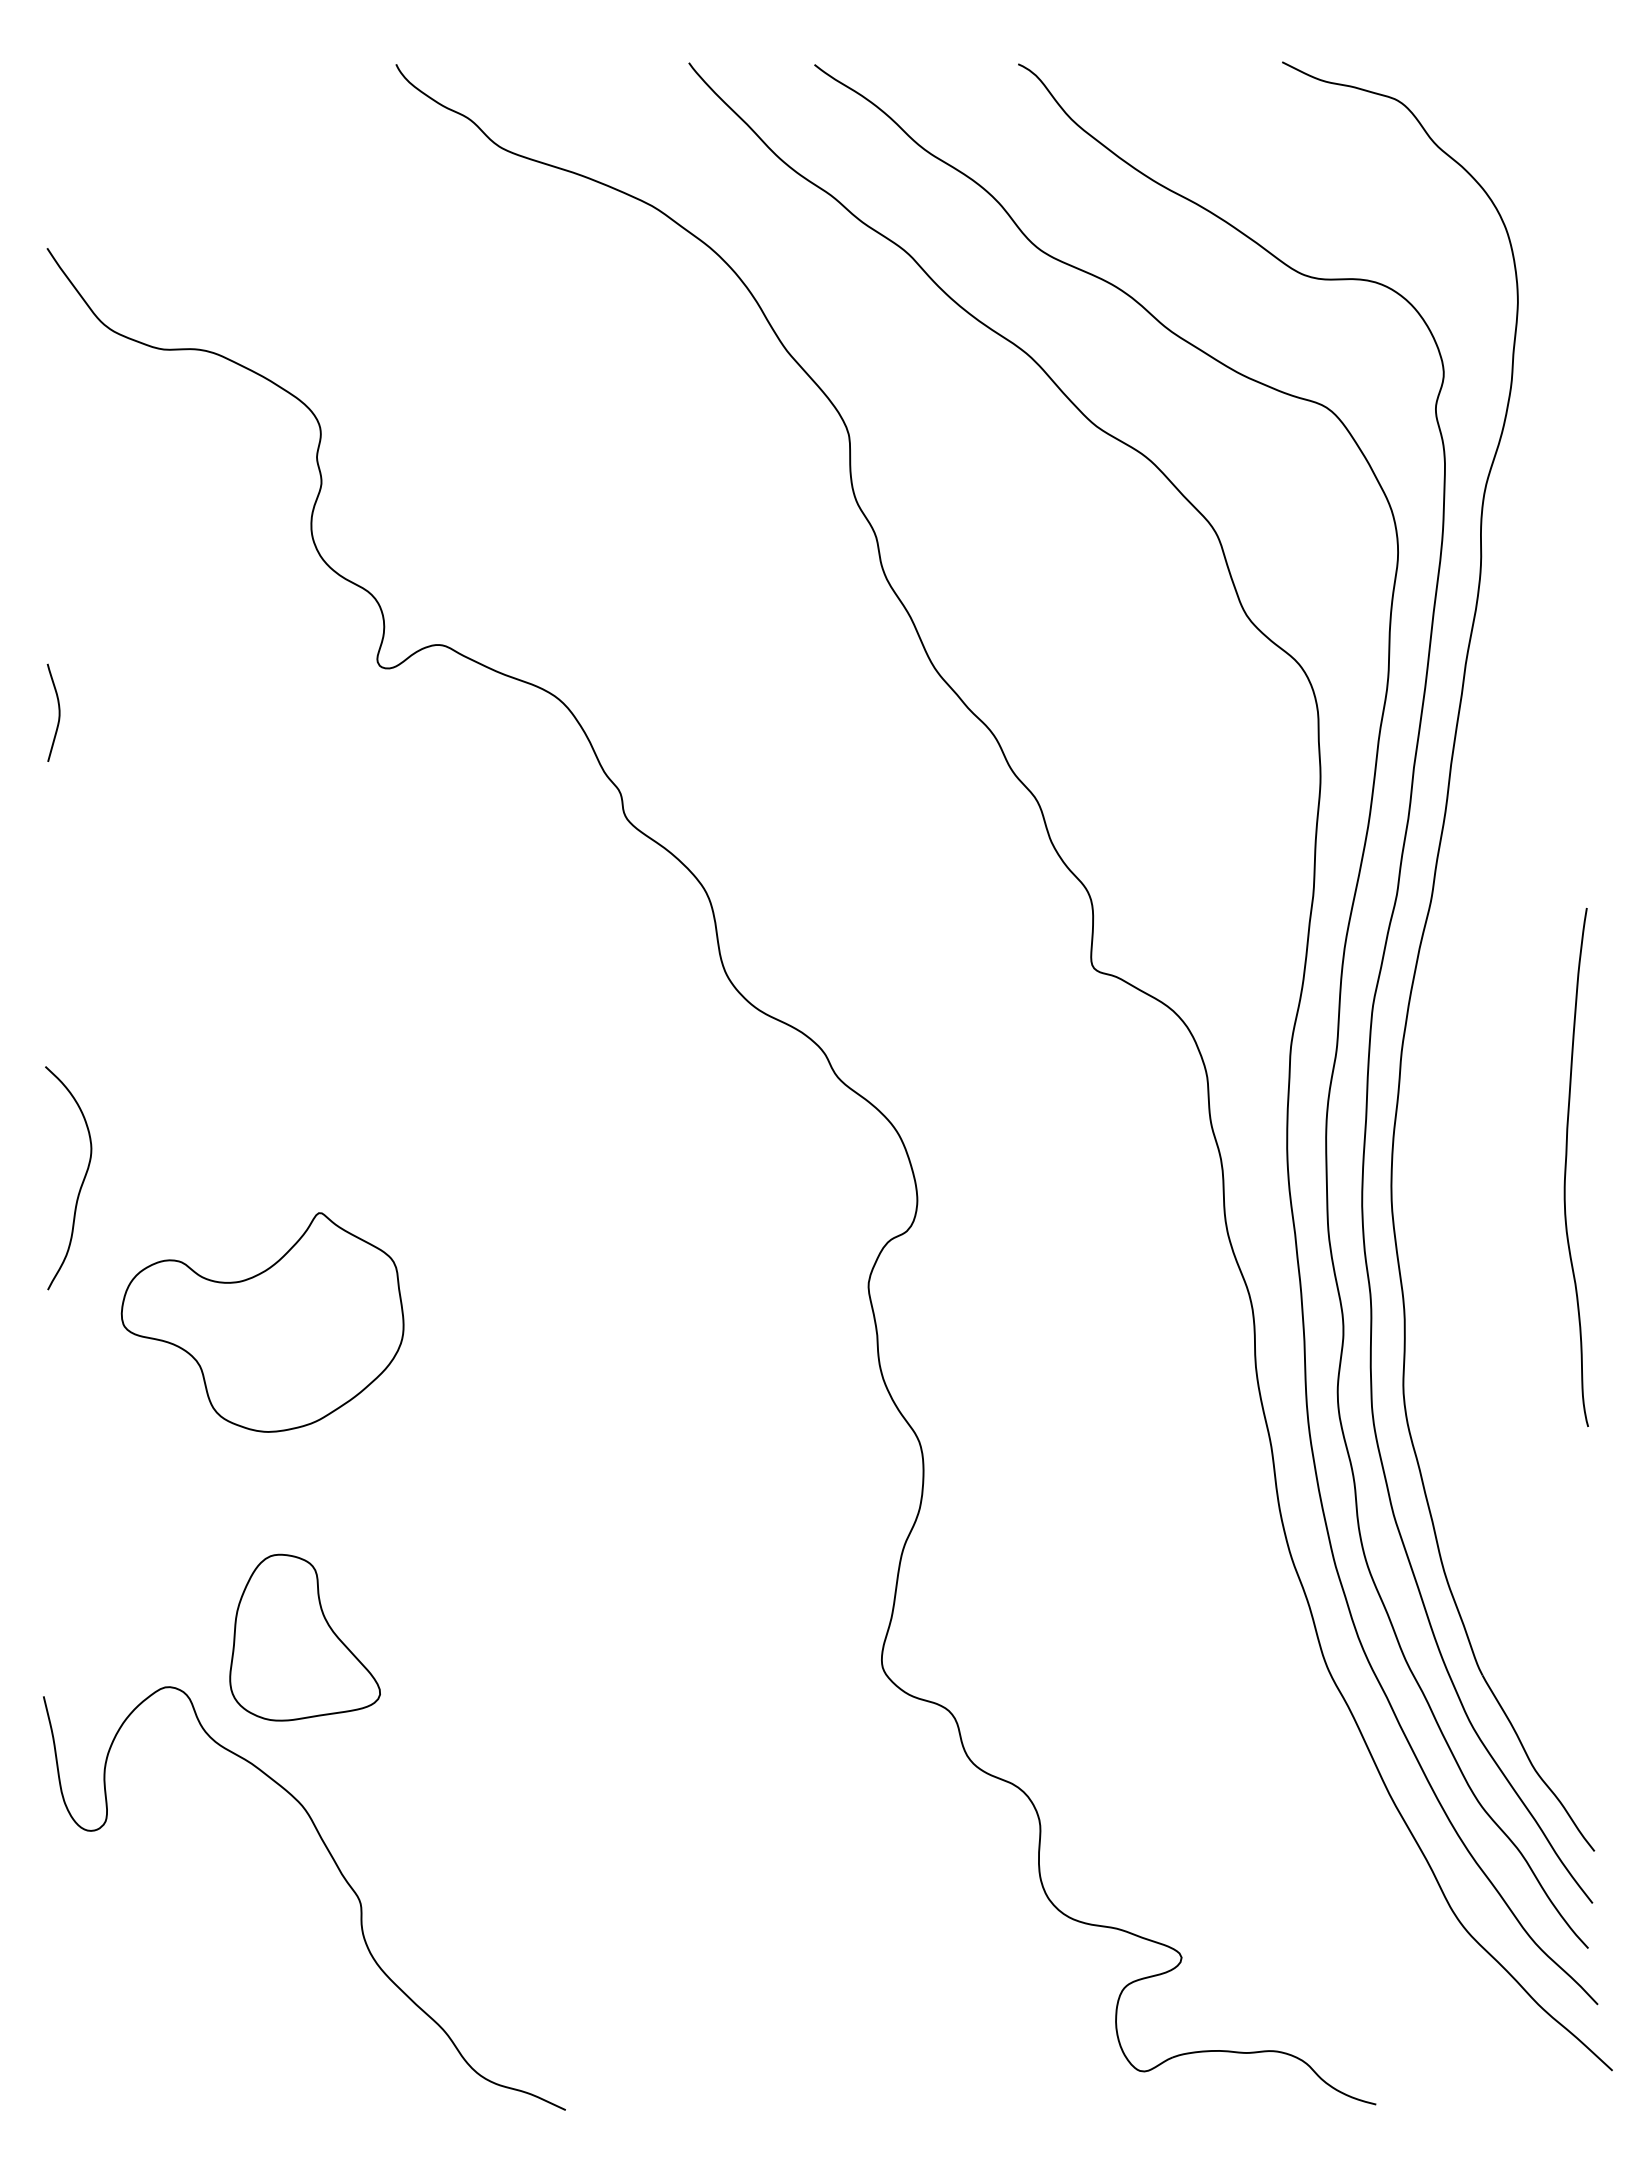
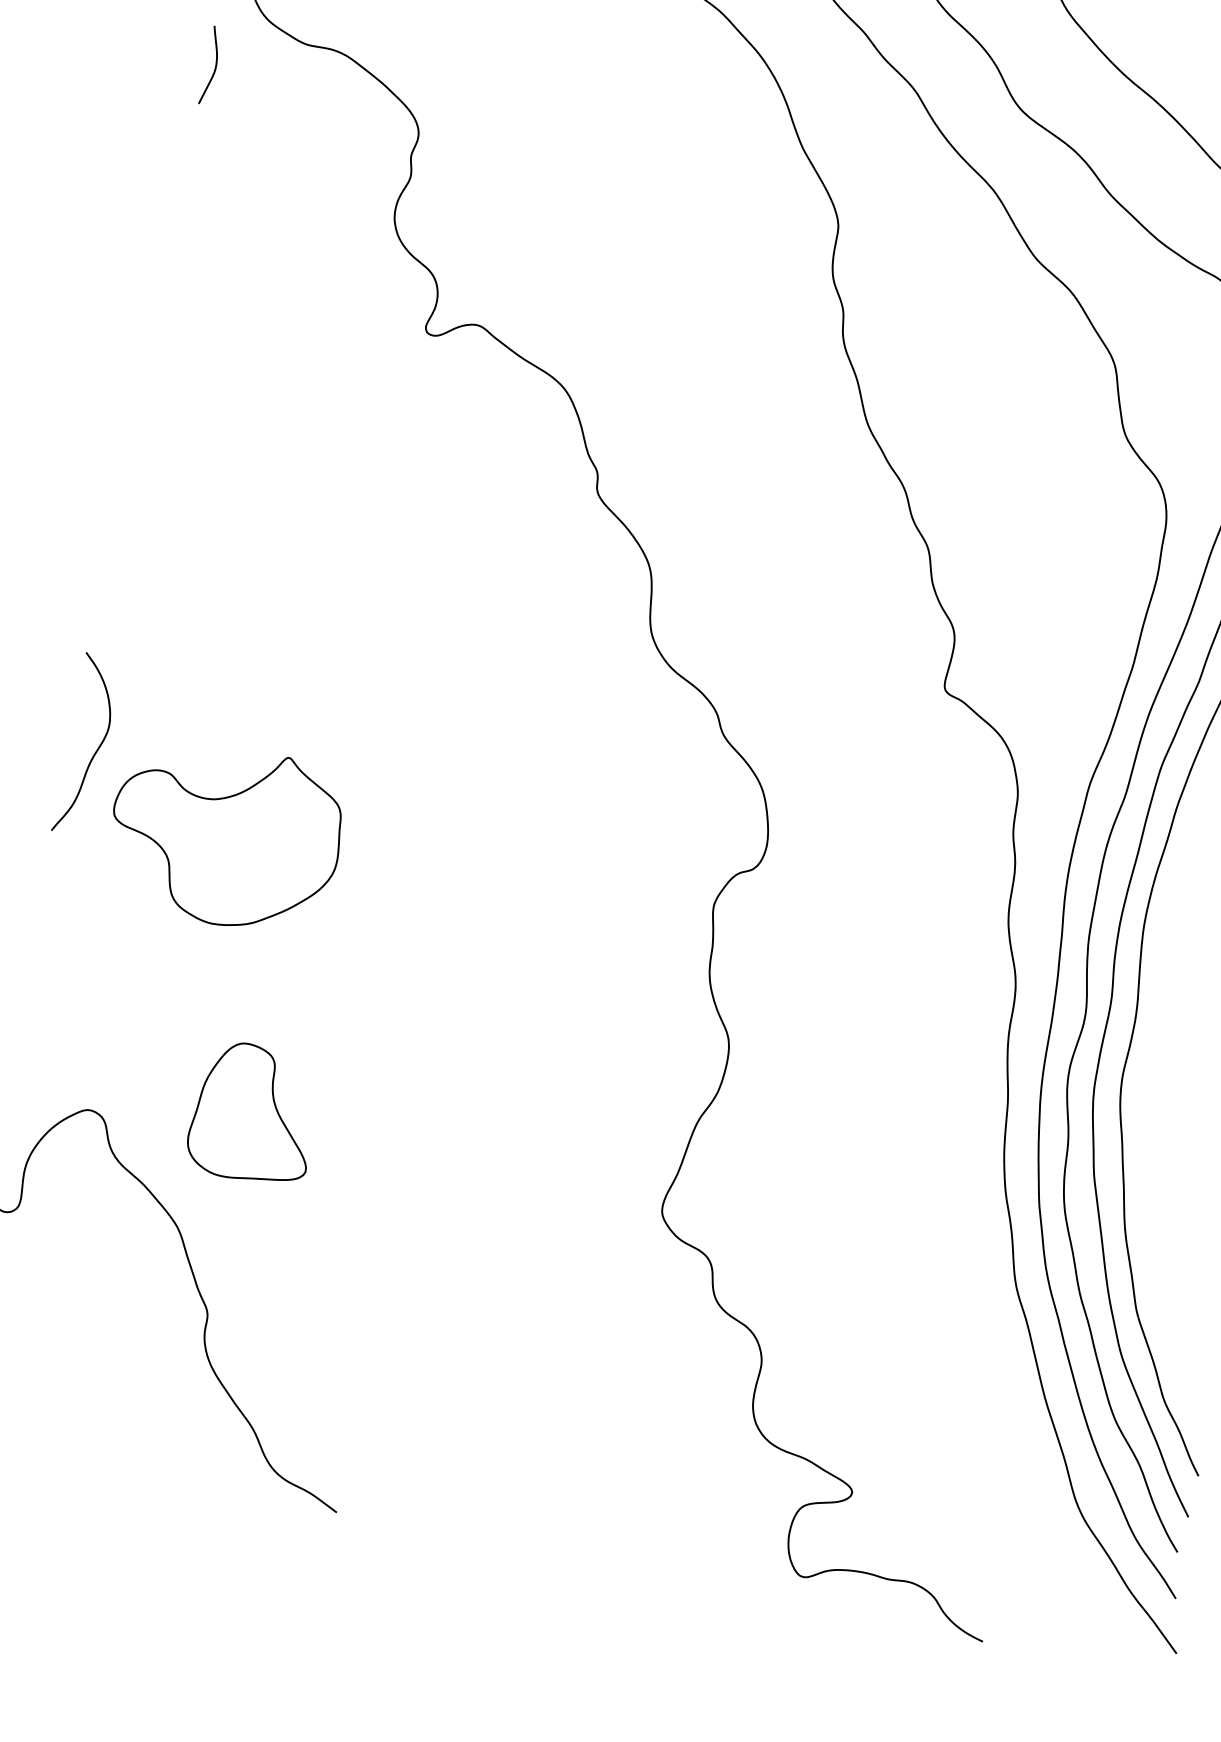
curve: (58, 712) -> (215, 66), moved
curve: (80, 1185) -> (94, 752), moved
part: (304, 1637) -> (254, 1113), moved

